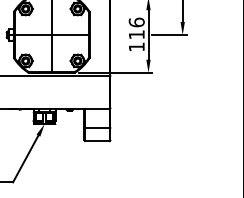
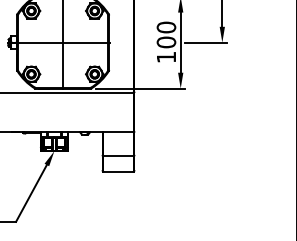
text: (136, 28) -> (166, 34), 116 -> 100

